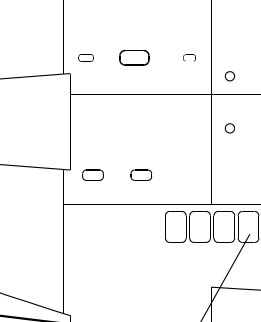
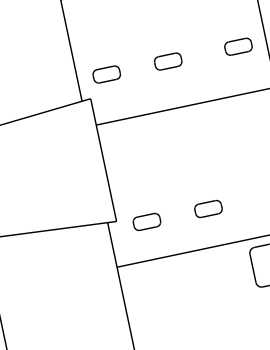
part: (85, 57) -> (105, 74), size x1.43
part: (134, 57) -> (168, 61), size x0.71
part: (189, 57) -> (238, 46), size x1.67

